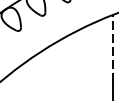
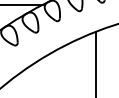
line: (112, 47) -> (95, 59), dashed -> solid

